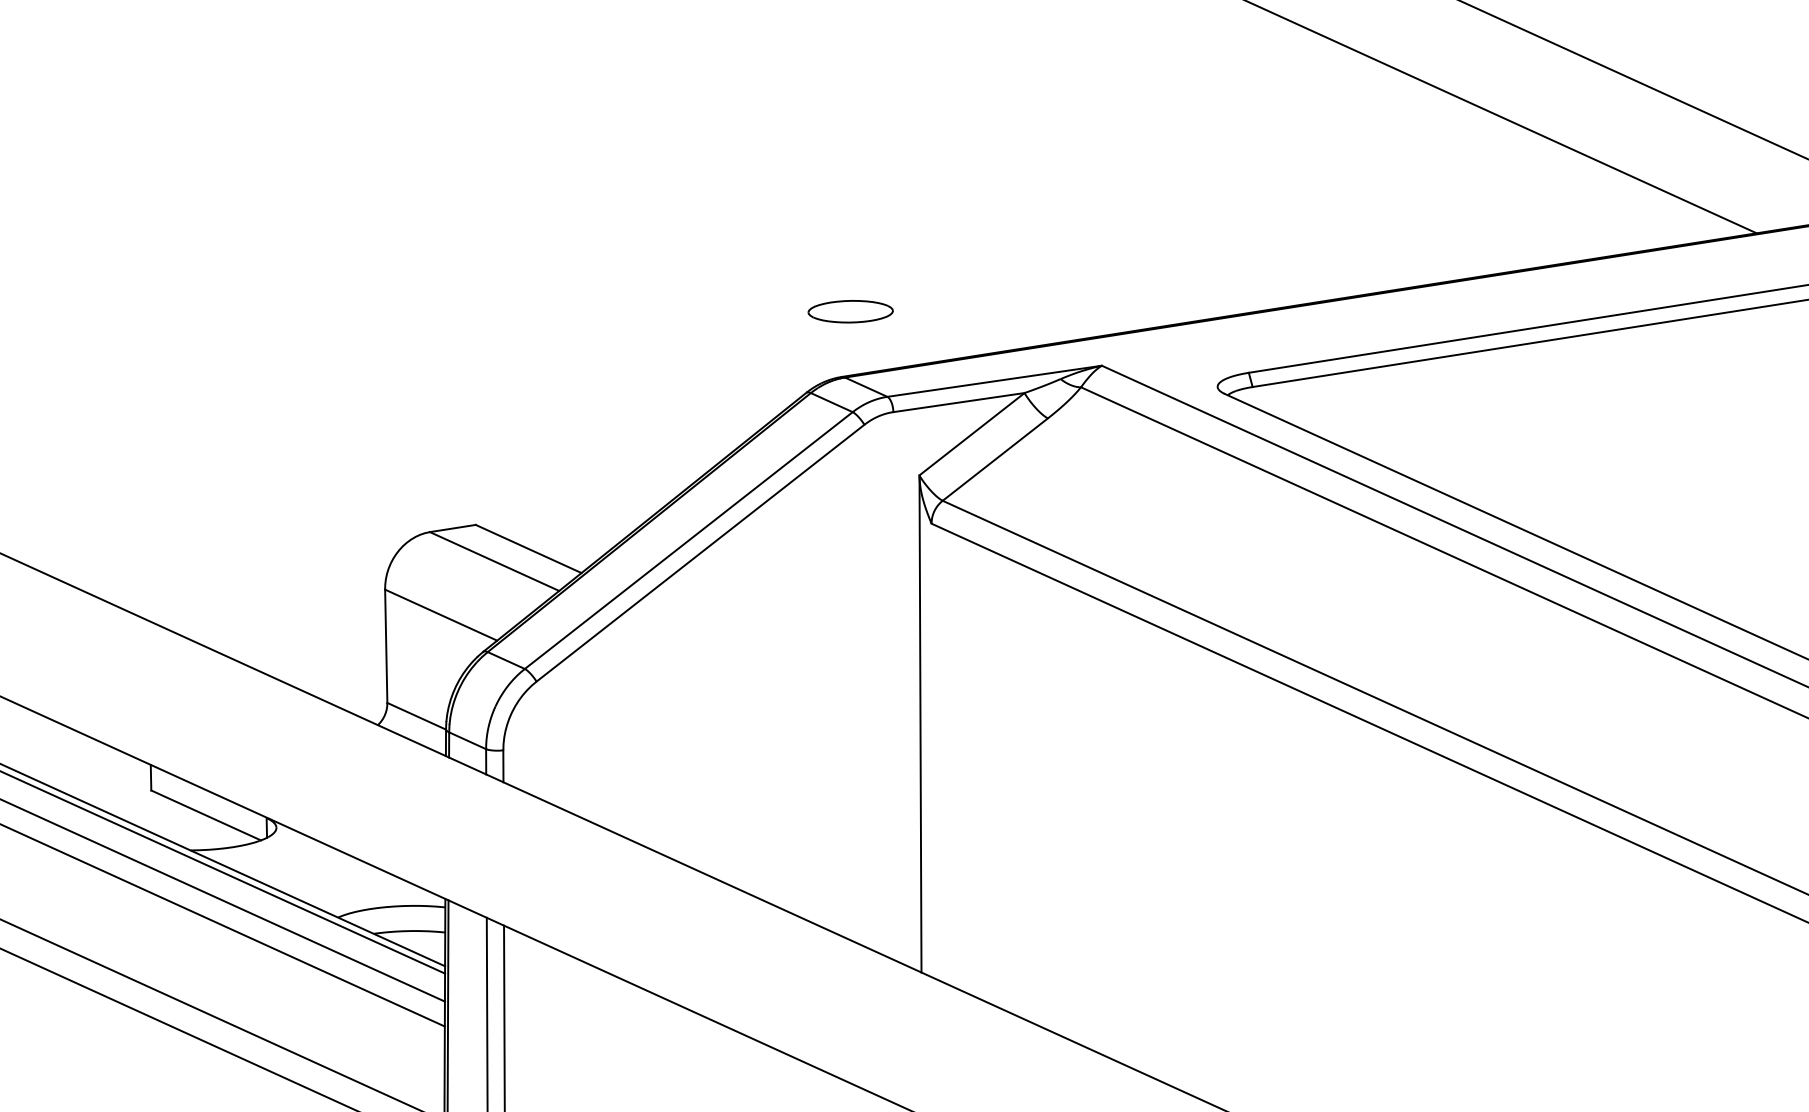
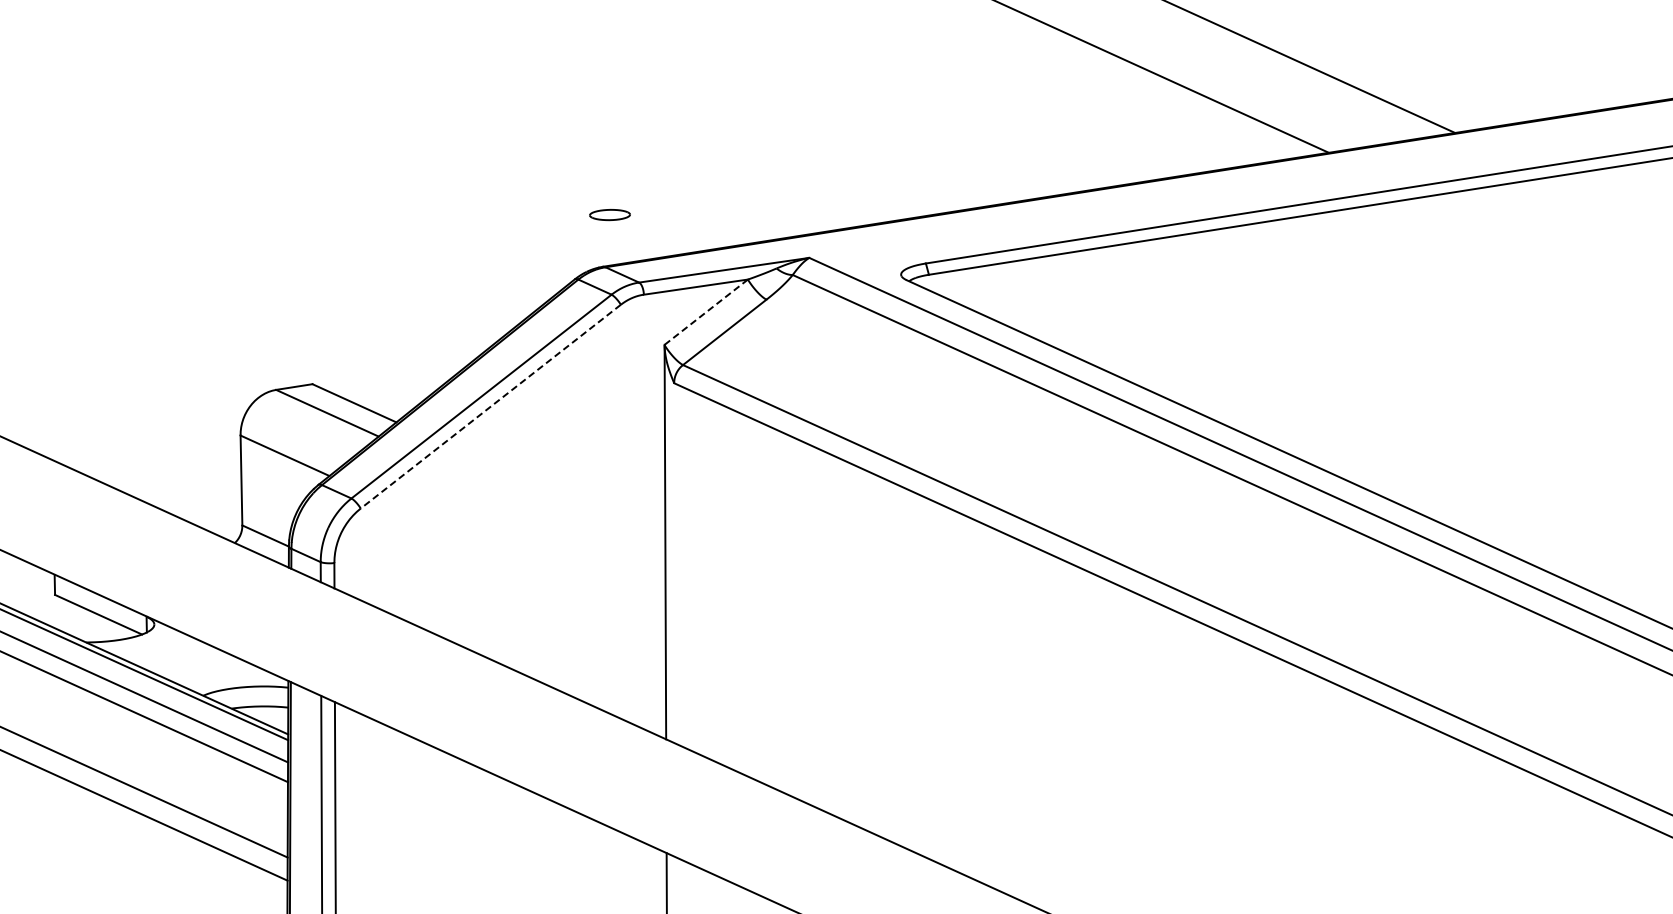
part: (850, 311) -> (609, 214), size x0.6
line: (972, 434) -> (706, 312), solid -> dashed
line: (700, 553) -> (490, 406), solid -> dashed

